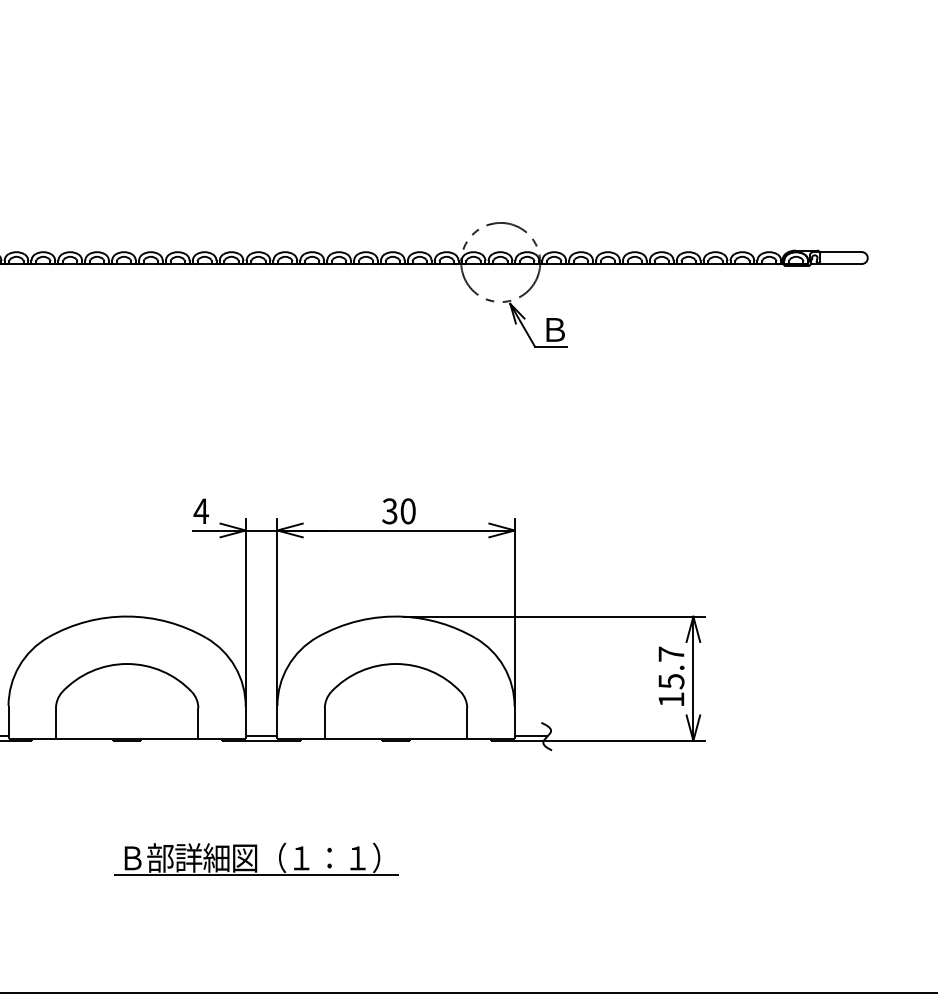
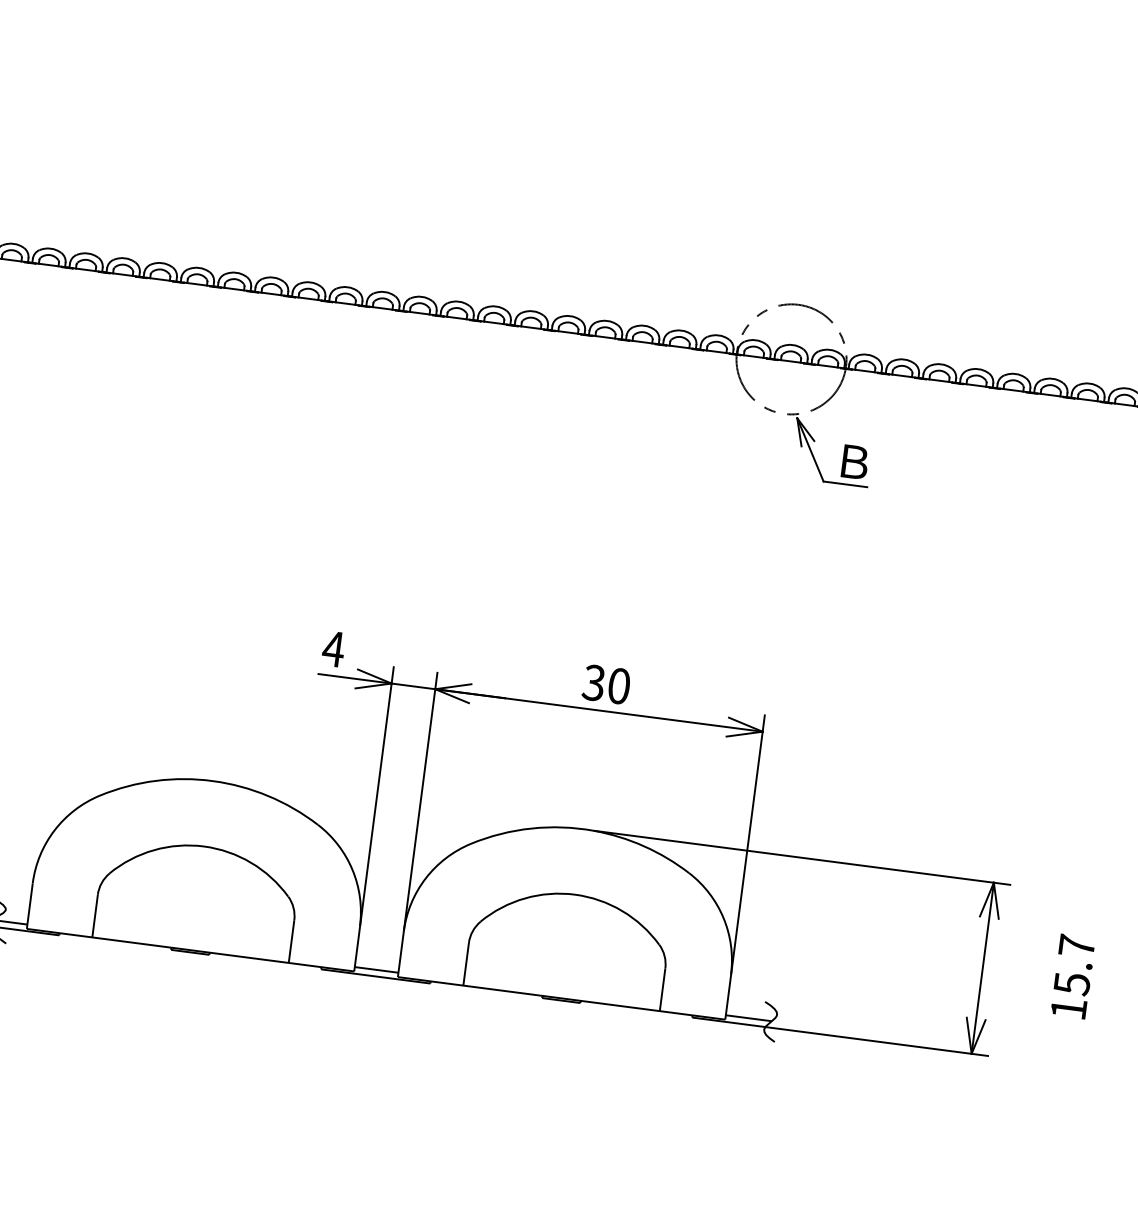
text: (671, 675) -> (1073, 975), moved
part: (256, 858) -> (347, 1138), removed

